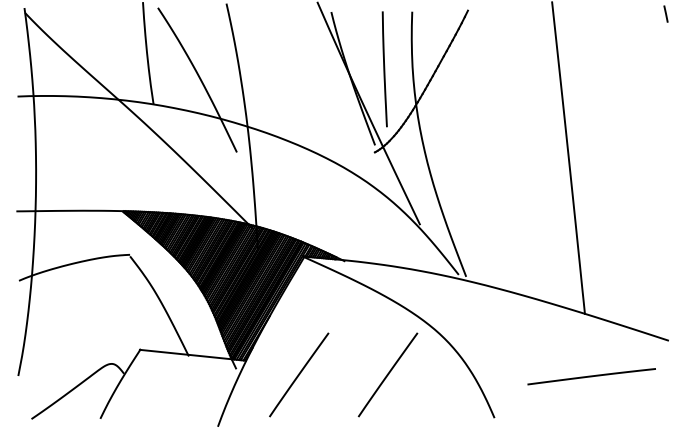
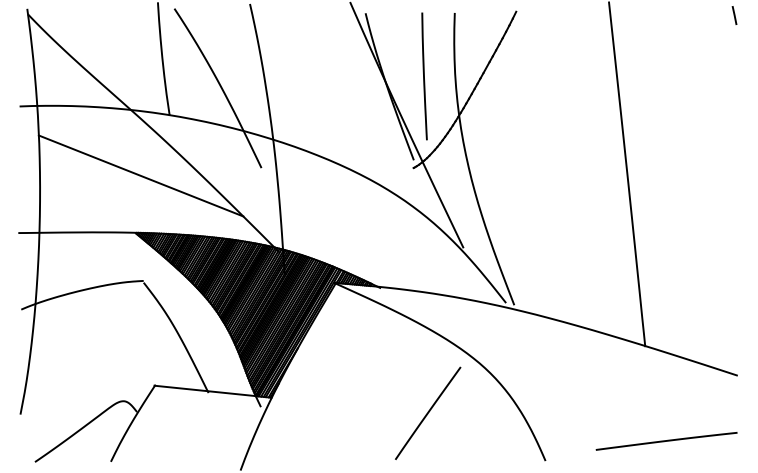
line: (127, 159) -> (140, 175), added
line: (299, 374) -> (330, 412), removed
line: (591, 376) -> (666, 441), moved

